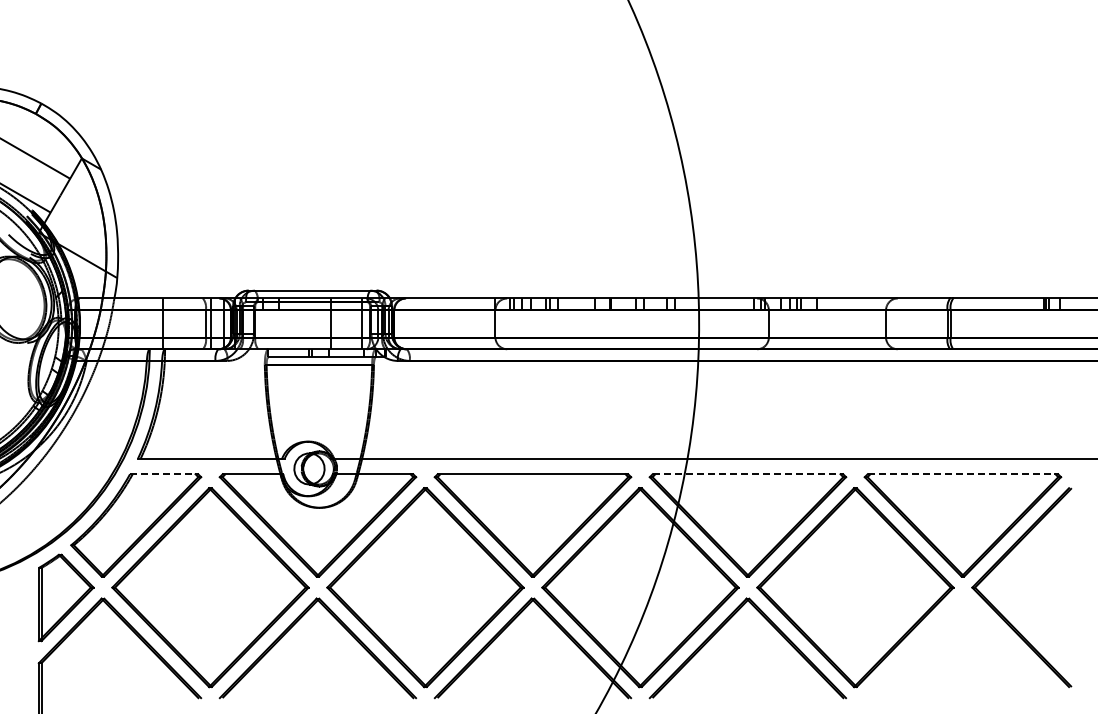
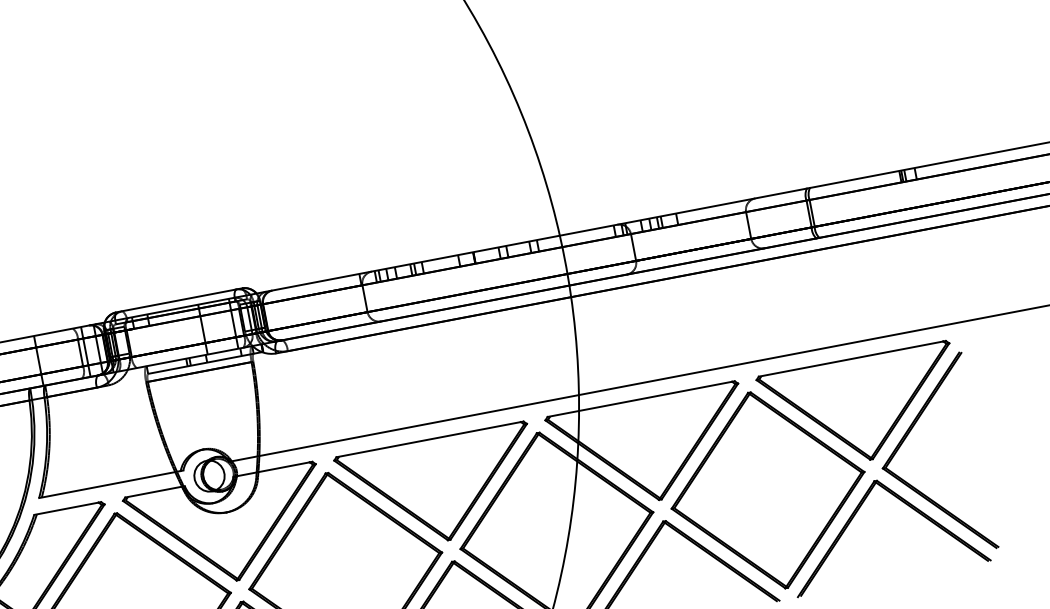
line: (162, 474) -> (66, 509), dashed -> solid
line: (746, 474) -> (639, 399), dashed -> solid
line: (961, 474) -> (851, 359), dashed -> solid
part: (939, 625) -> (857, 511), added

